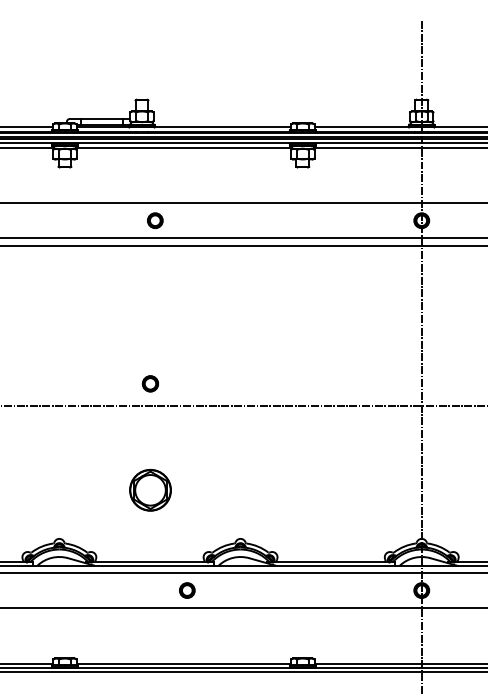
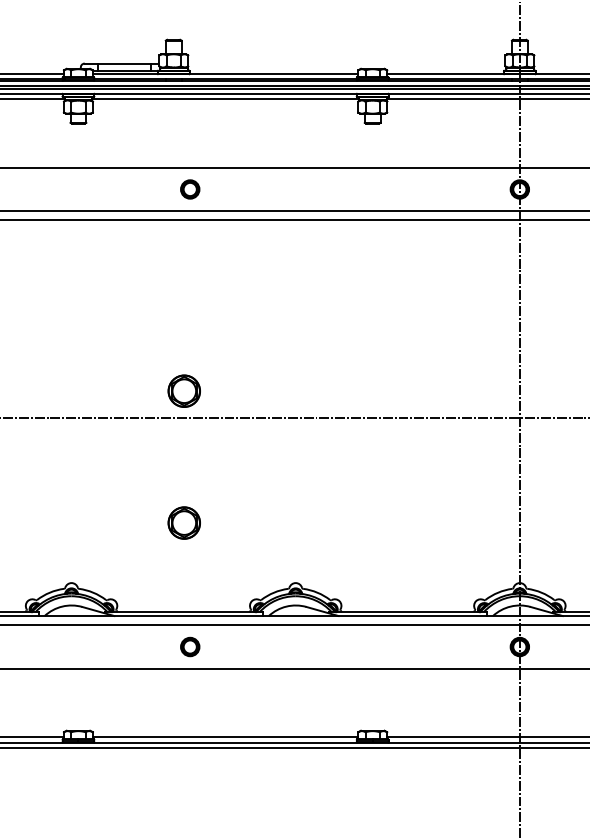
part: (150, 383) -> (184, 390), size x1.67
part: (150, 490) -> (184, 523), size x0.62
part: (187, 590) -> (190, 646), moved

